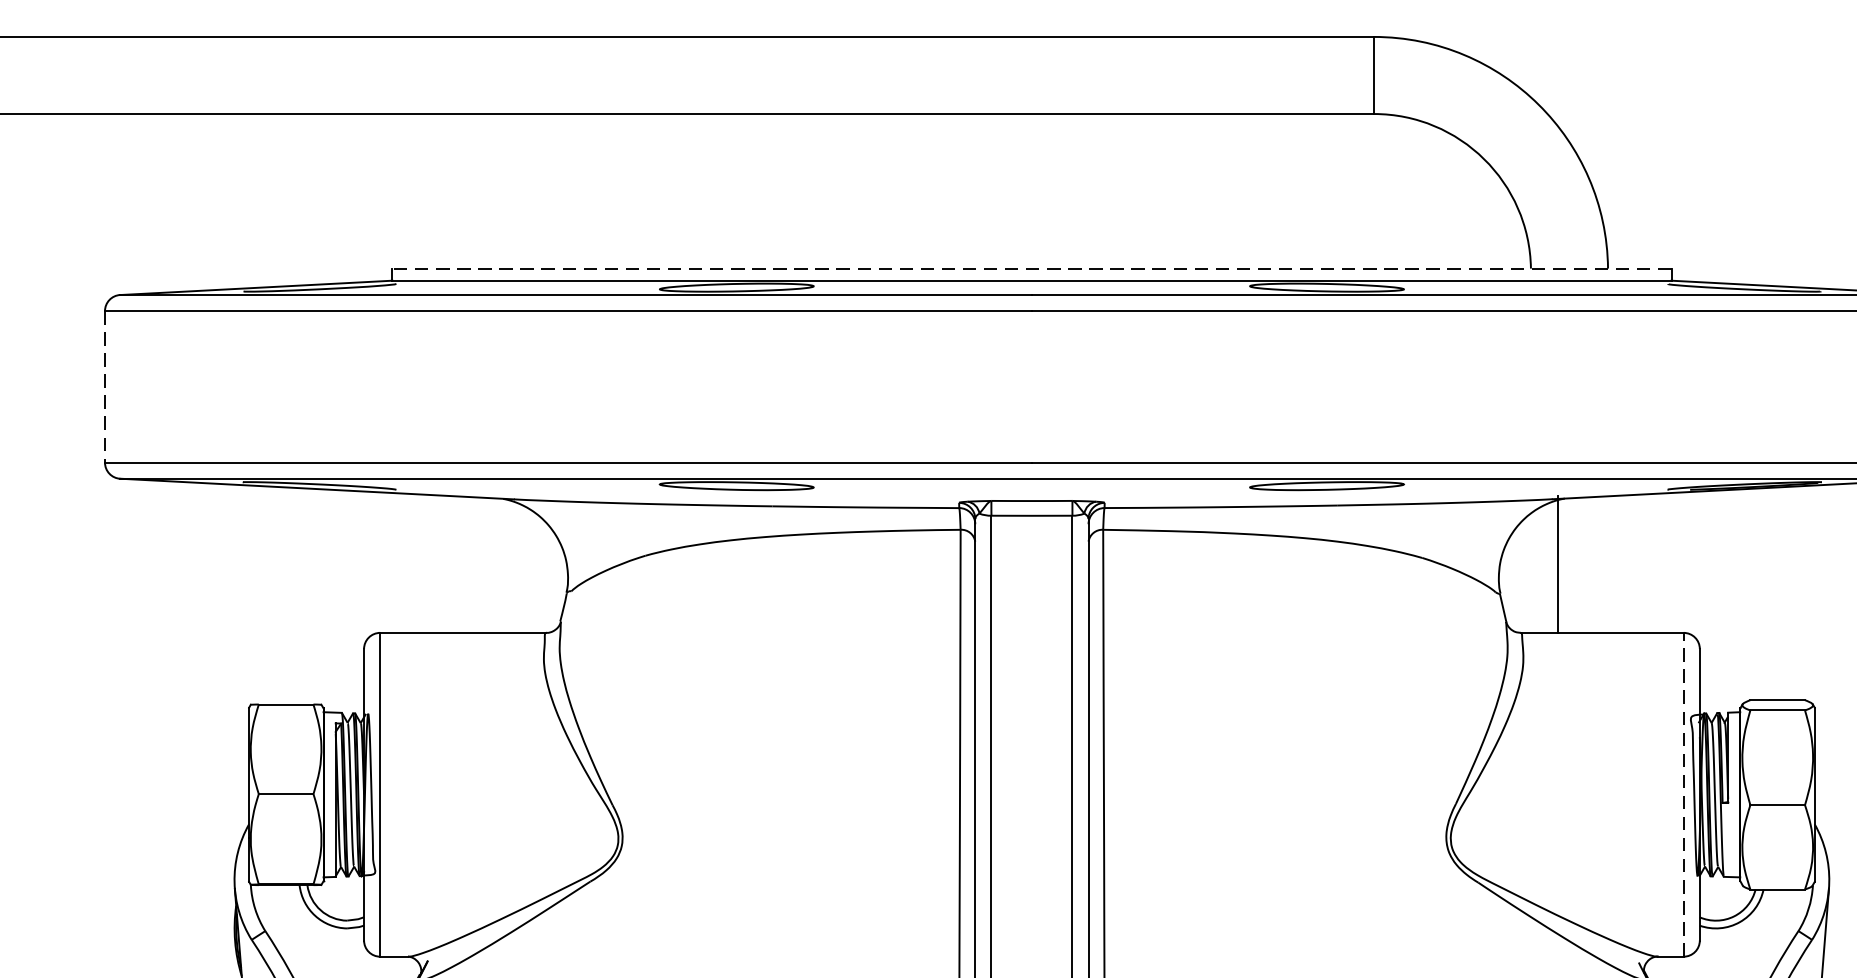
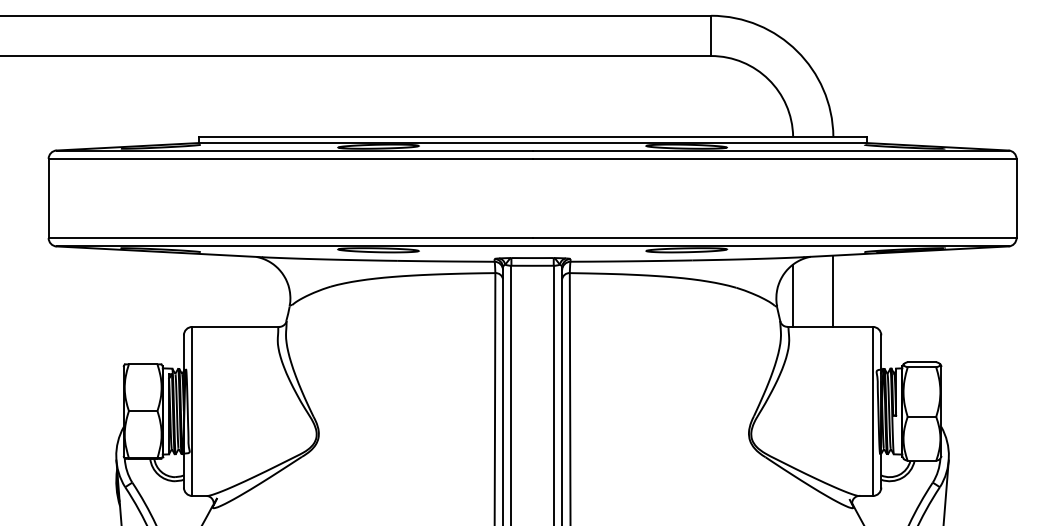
line: (1031, 268) -> (532, 136), dashed -> solid
line: (104, 386) -> (48, 198), dashed -> solid
line: (1558, 563) -> (833, 290), moved
line: (1531, 572) -> (793, 295), added
line: (1682, 794) -> (872, 411), dashed -> solid

